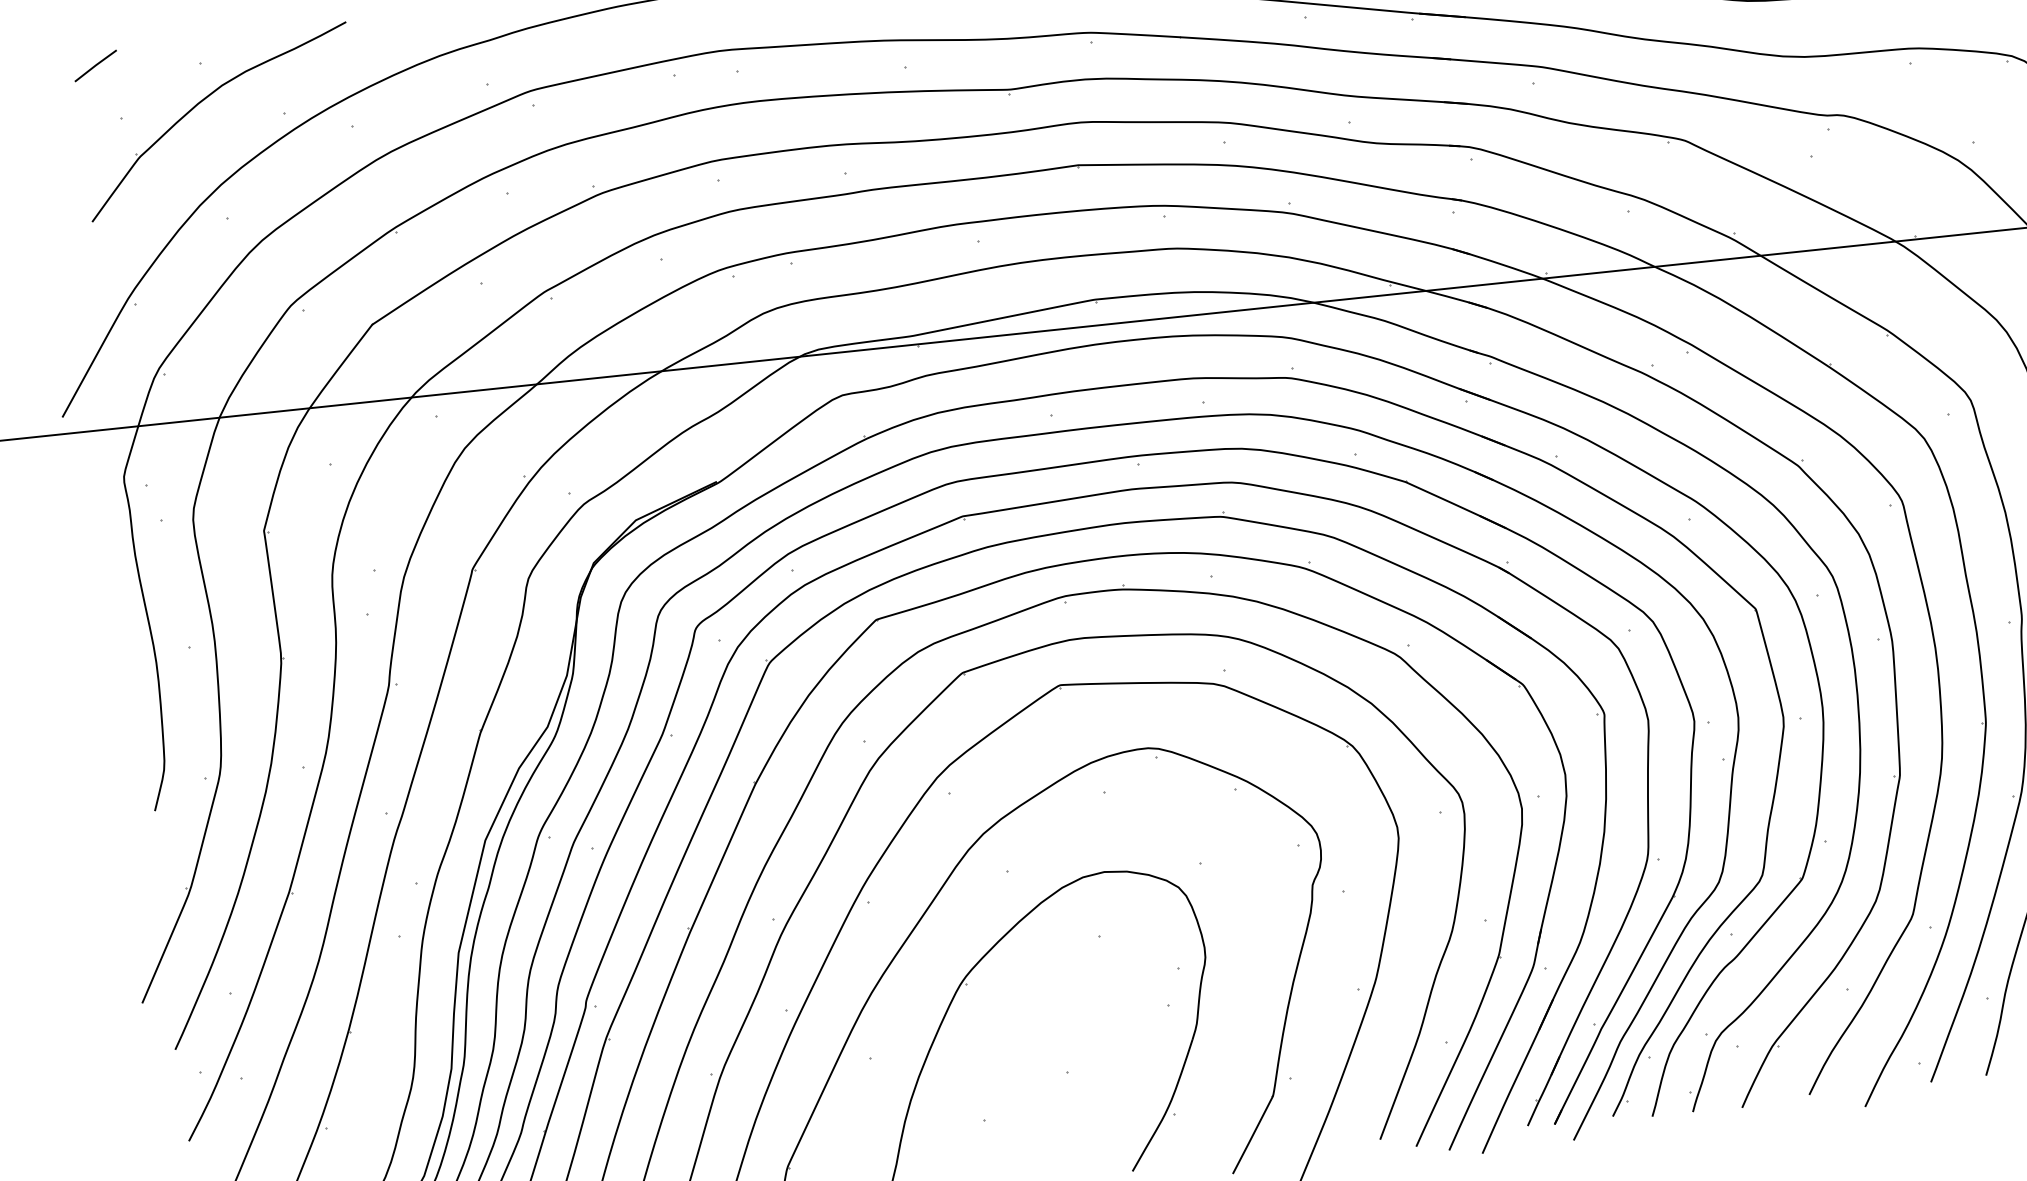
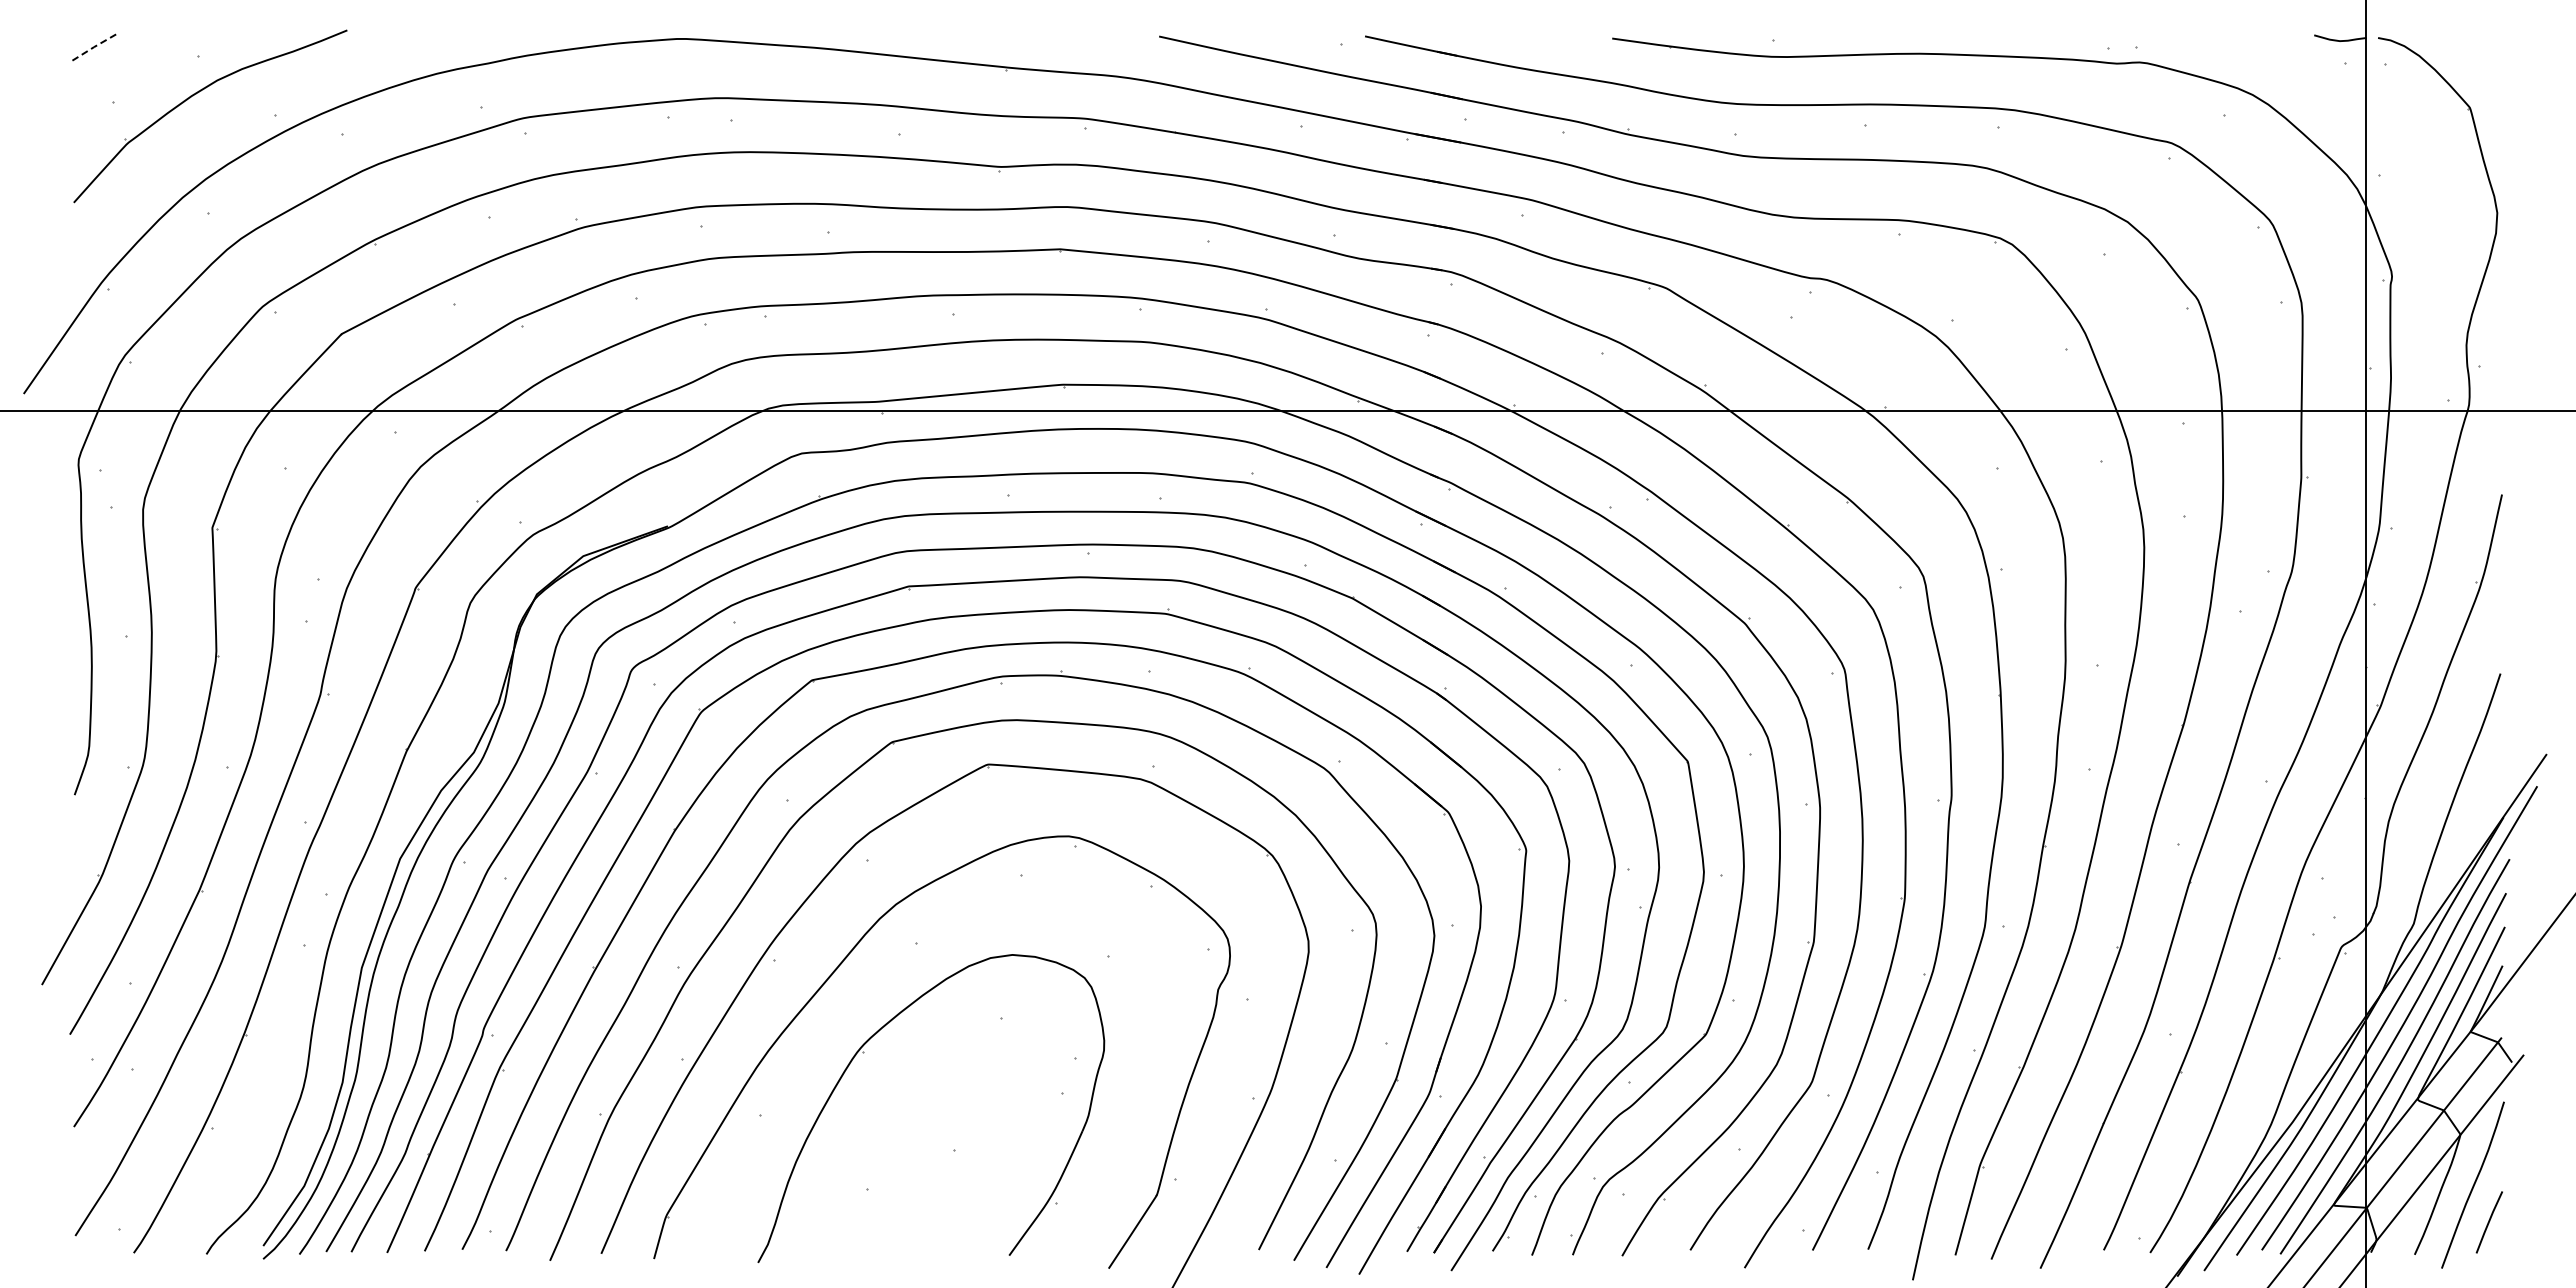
line: (96, 65) -> (94, 47), solid -> dashed

